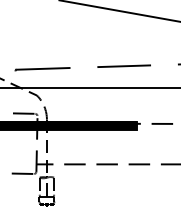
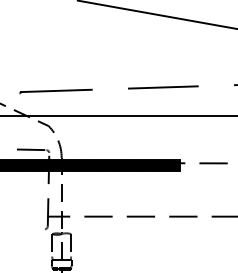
line: (22, 173) -> (29, 228), removed

